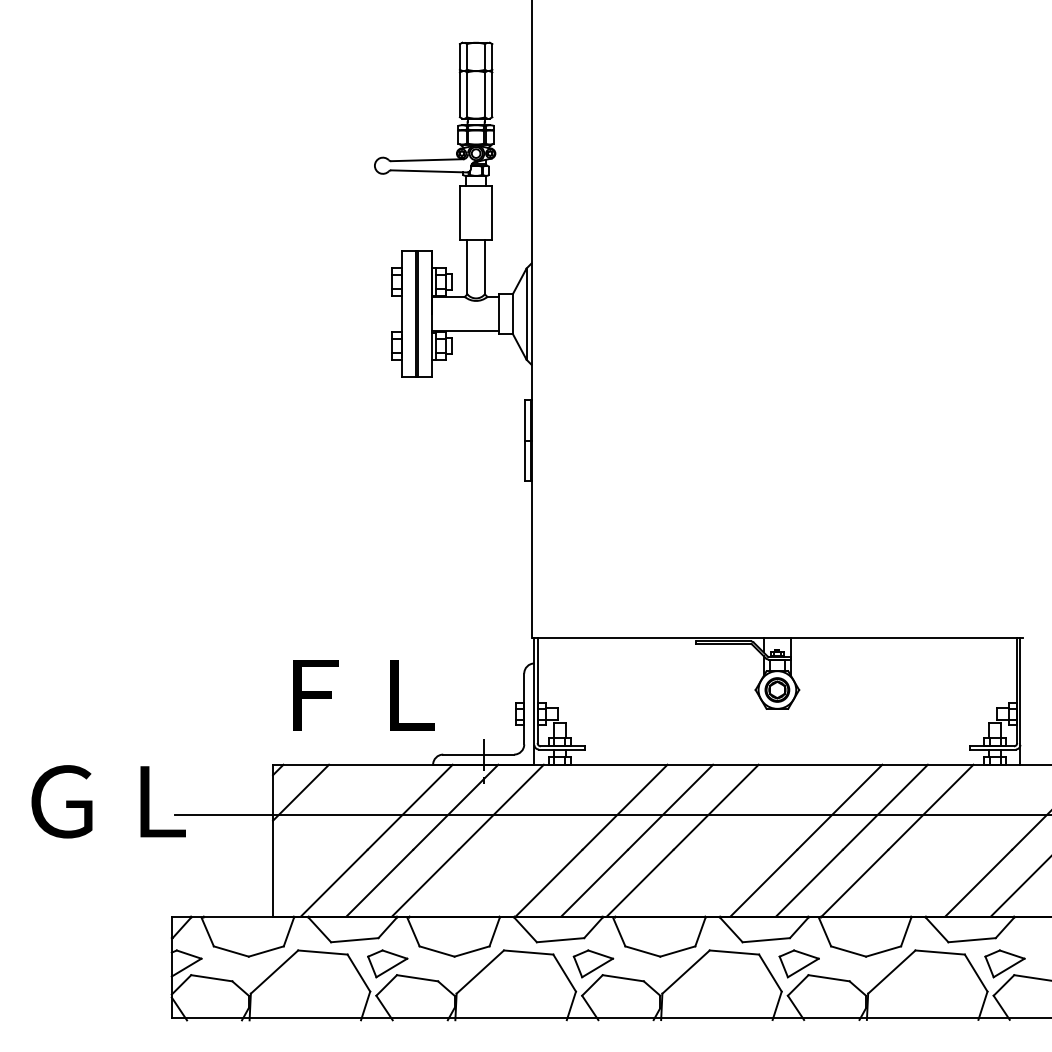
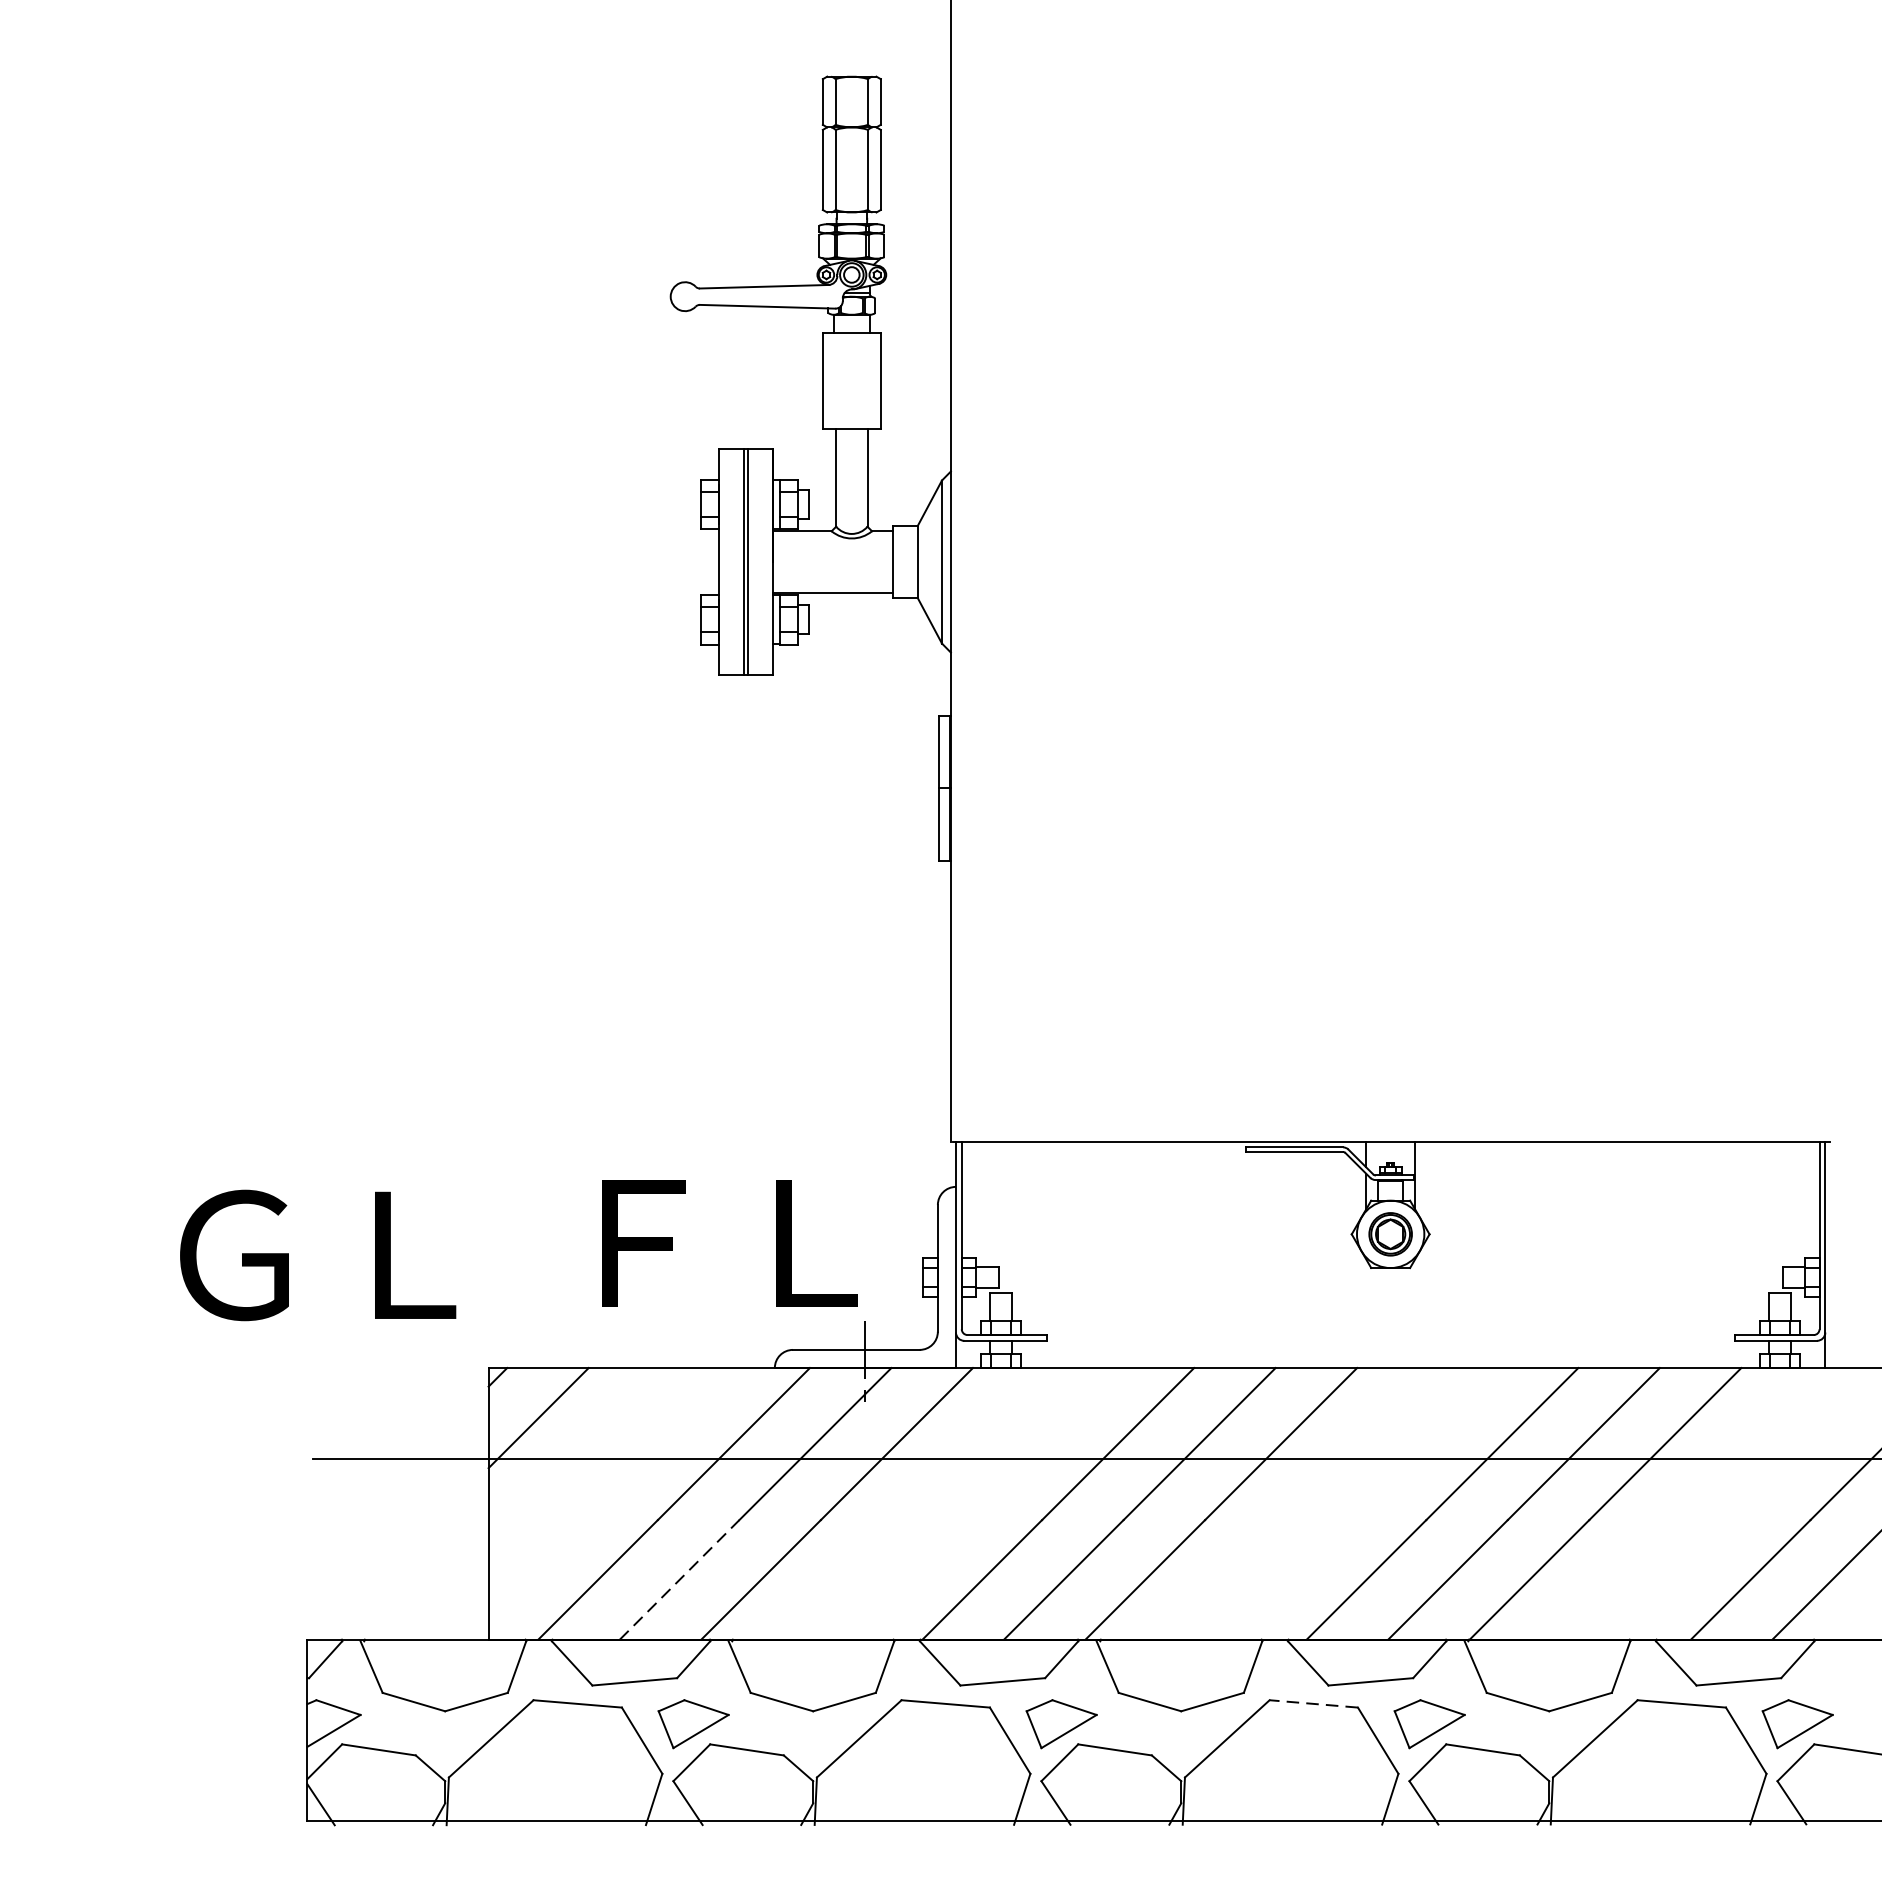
text: (363, 695) -> (729, 1244), moved
text: (108, 801) -> (317, 1254), moved
line: (380, 882) -> (680, 1578), solid -> dashed
line: (734, 952) -> (1313, 1703), solid -> dashed

